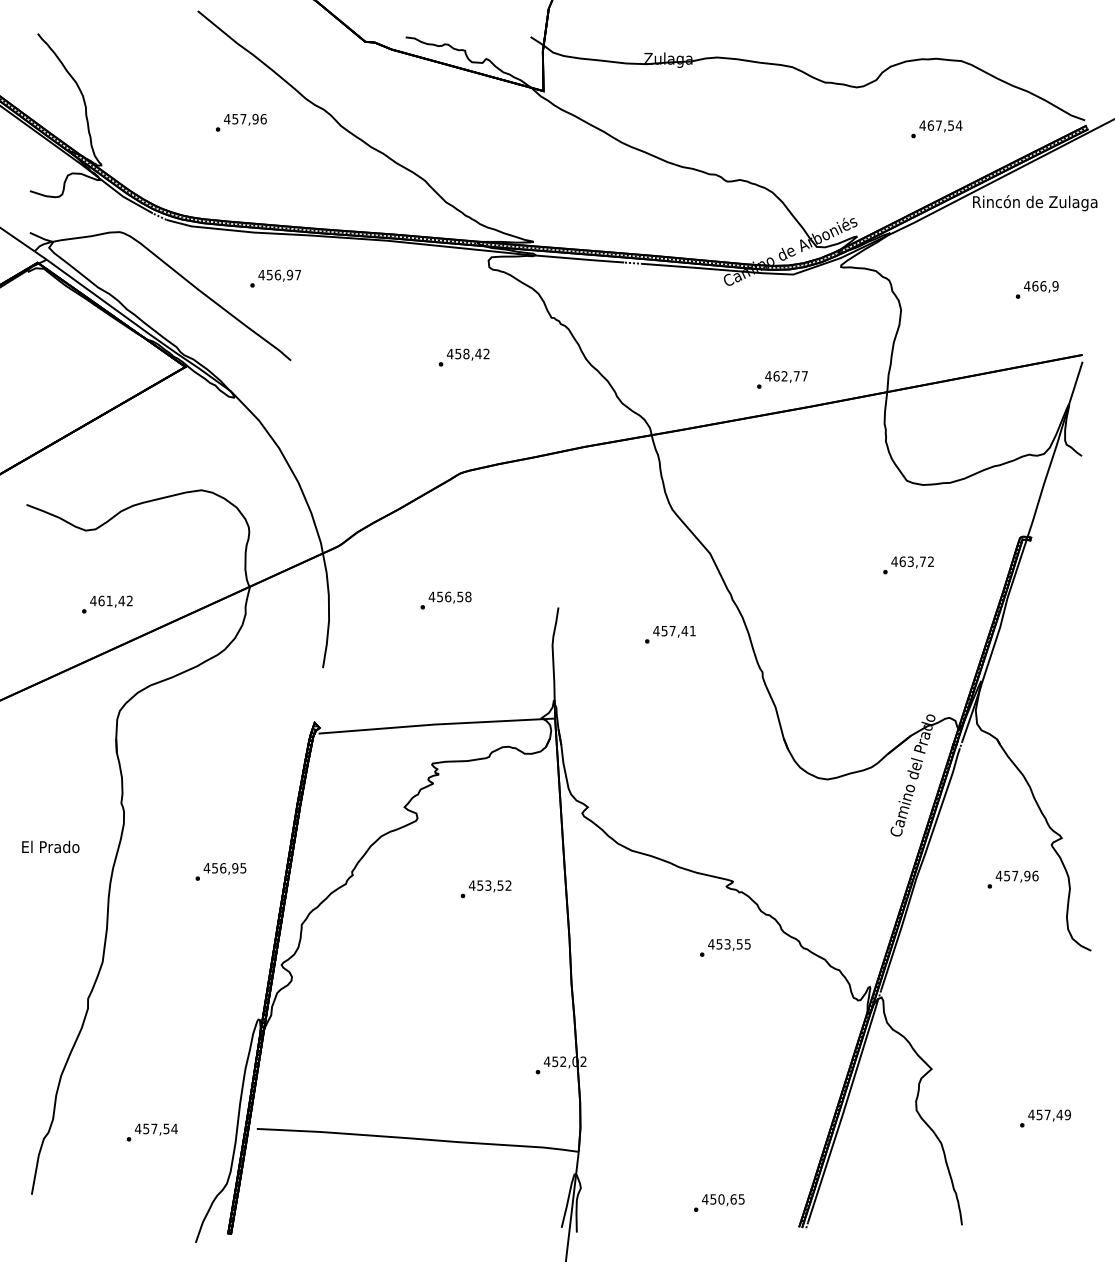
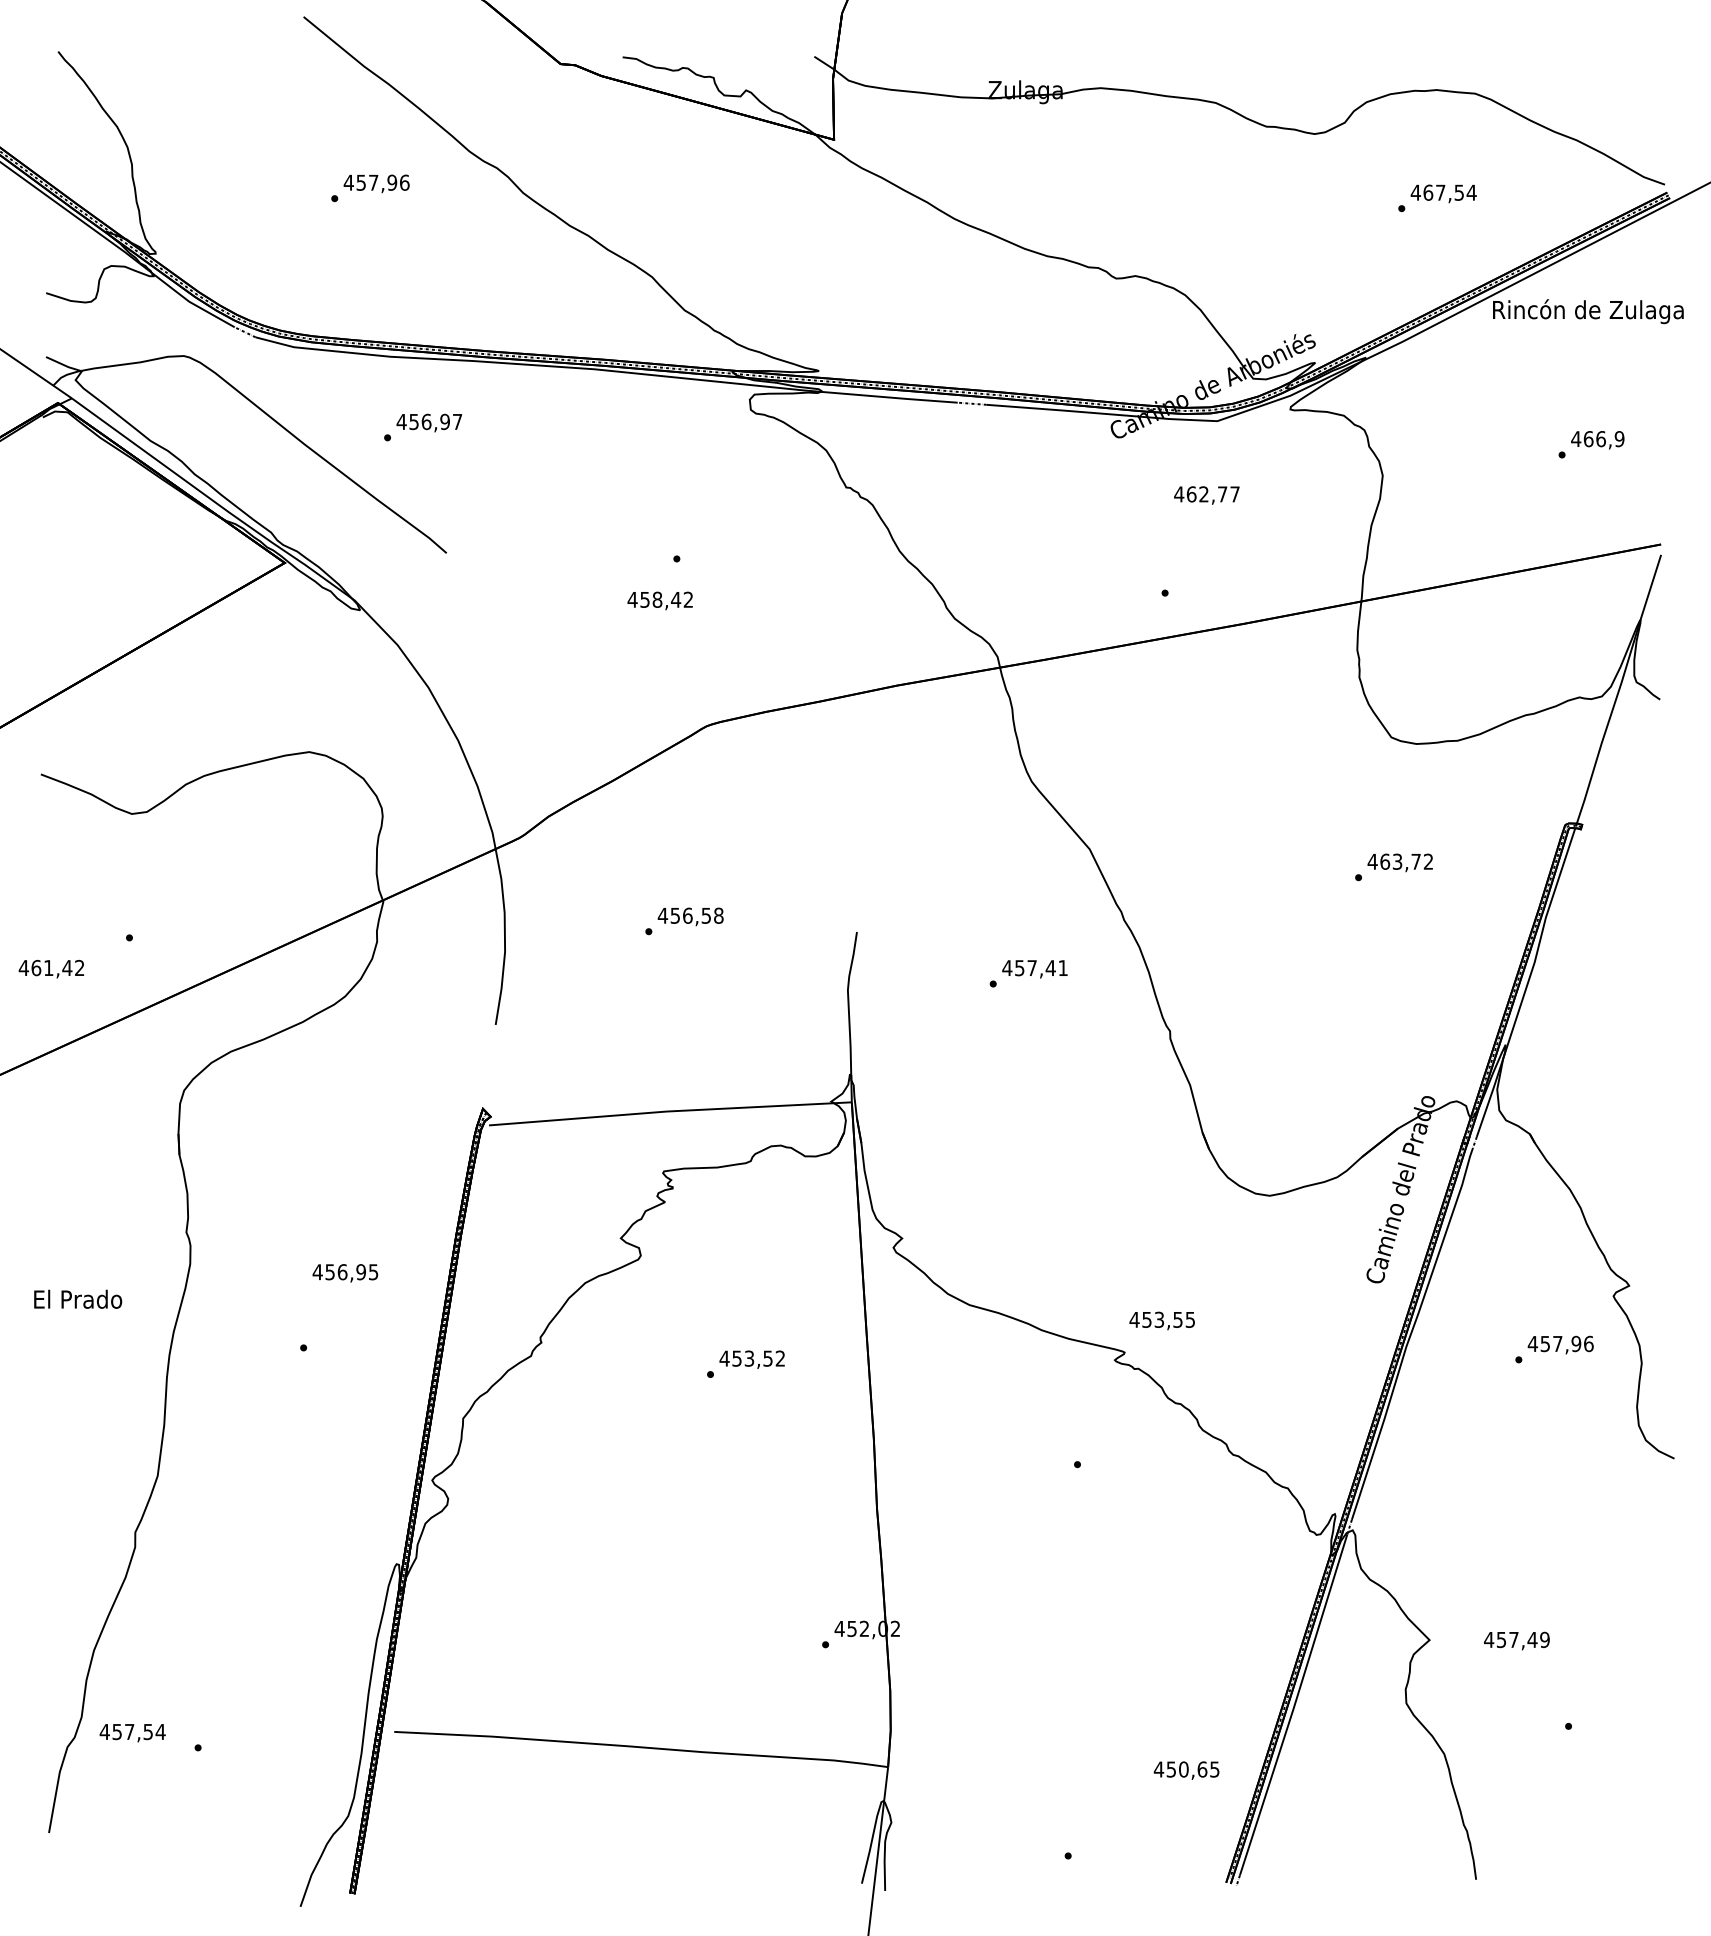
text: (468, 354) -> (660, 600), moved
text: (786, 376) -> (1206, 494), moved
text: (111, 601) -> (51, 968), moved
text: (224, 868) -> (344, 1272), moved
text: (729, 944) -> (1162, 1320), moved
text: (1049, 1115) -> (1516, 1640), moved
text: (155, 1129) -> (131, 1732), moved
text: (723, 1199) -> (1186, 1769), moved

